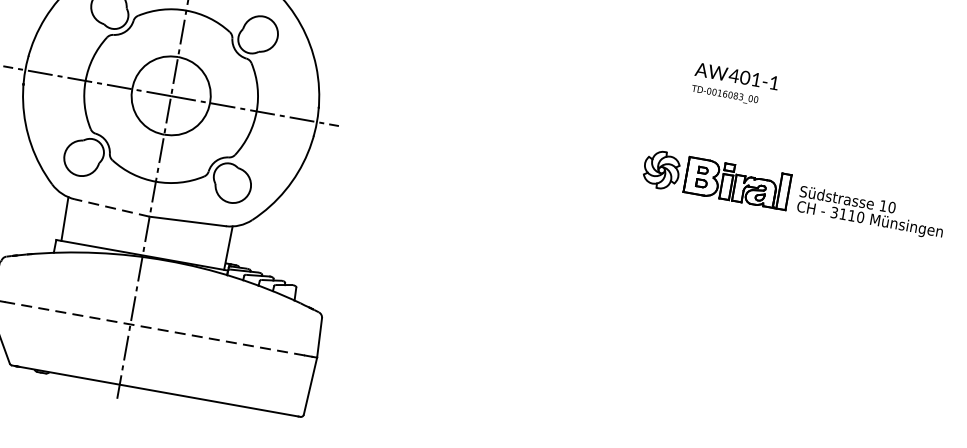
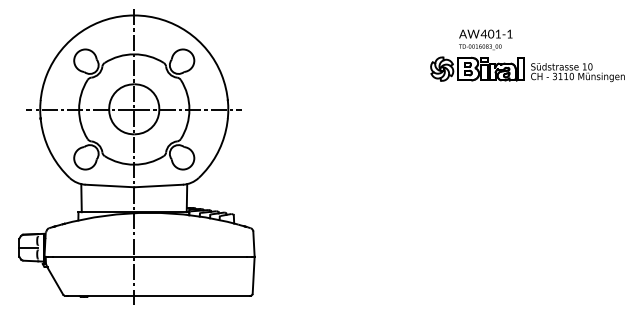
part: (793, 194) -> (527, 69), moved
line: (111, 207) -> (109, 185), dashed -> solid
line: (154, 328) -> (149, 256), dashed -> solid

